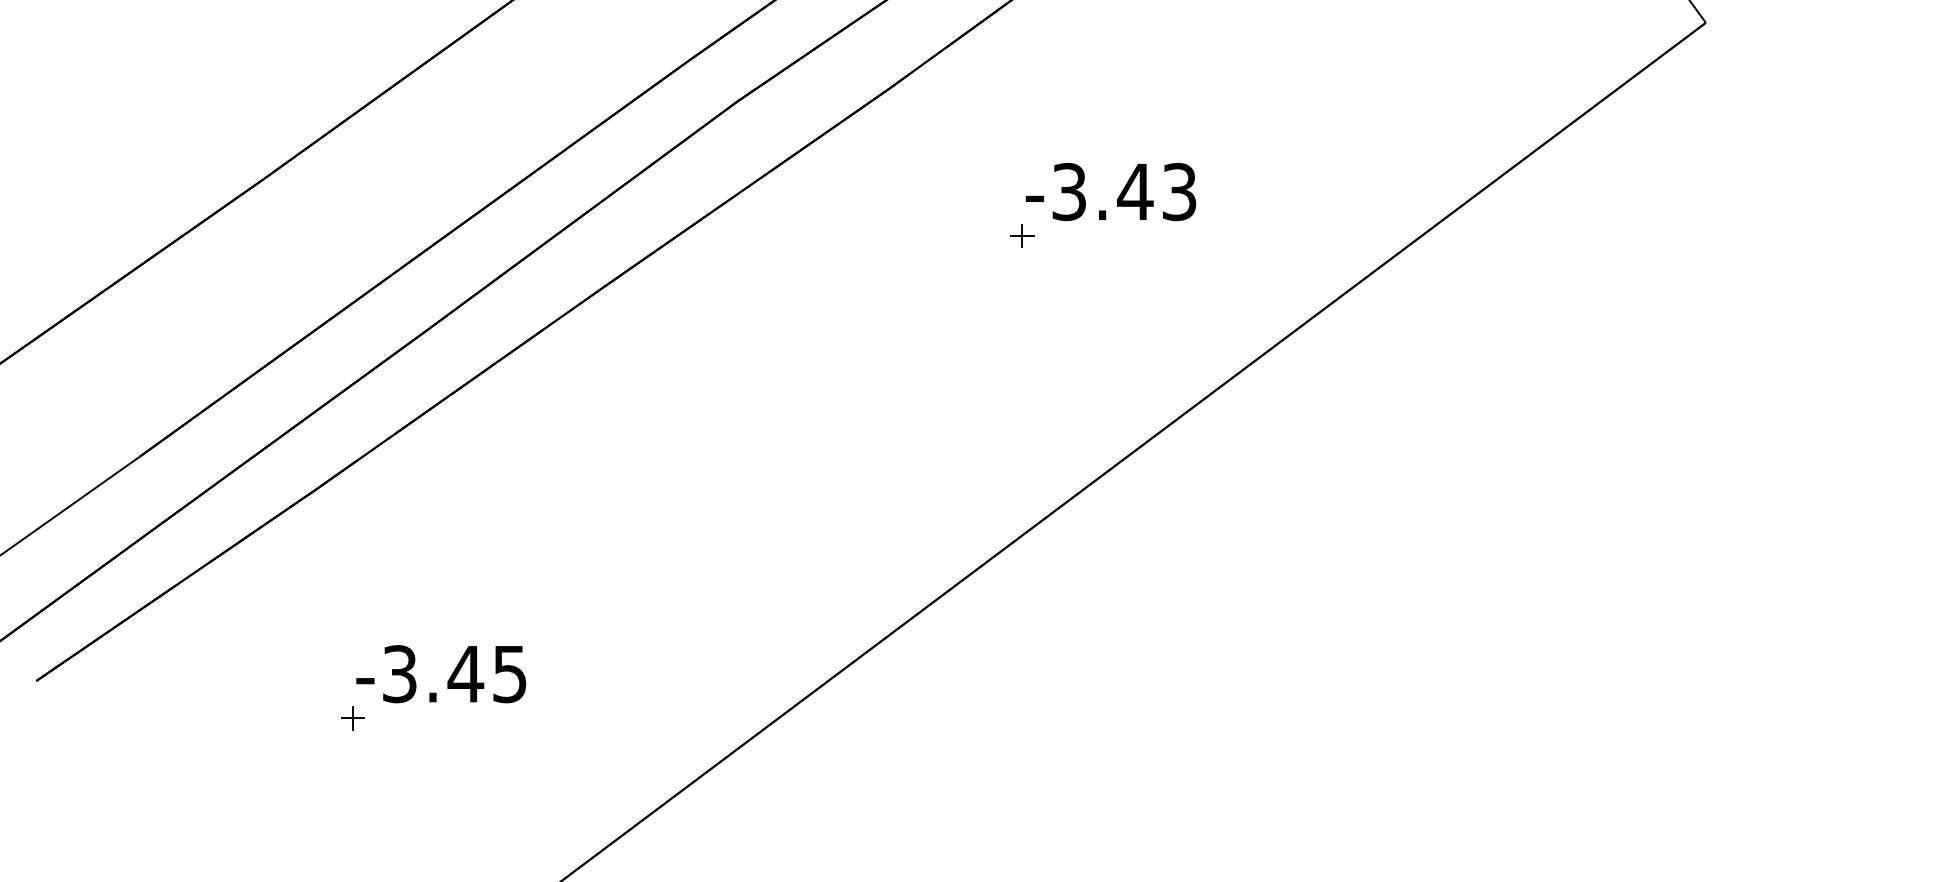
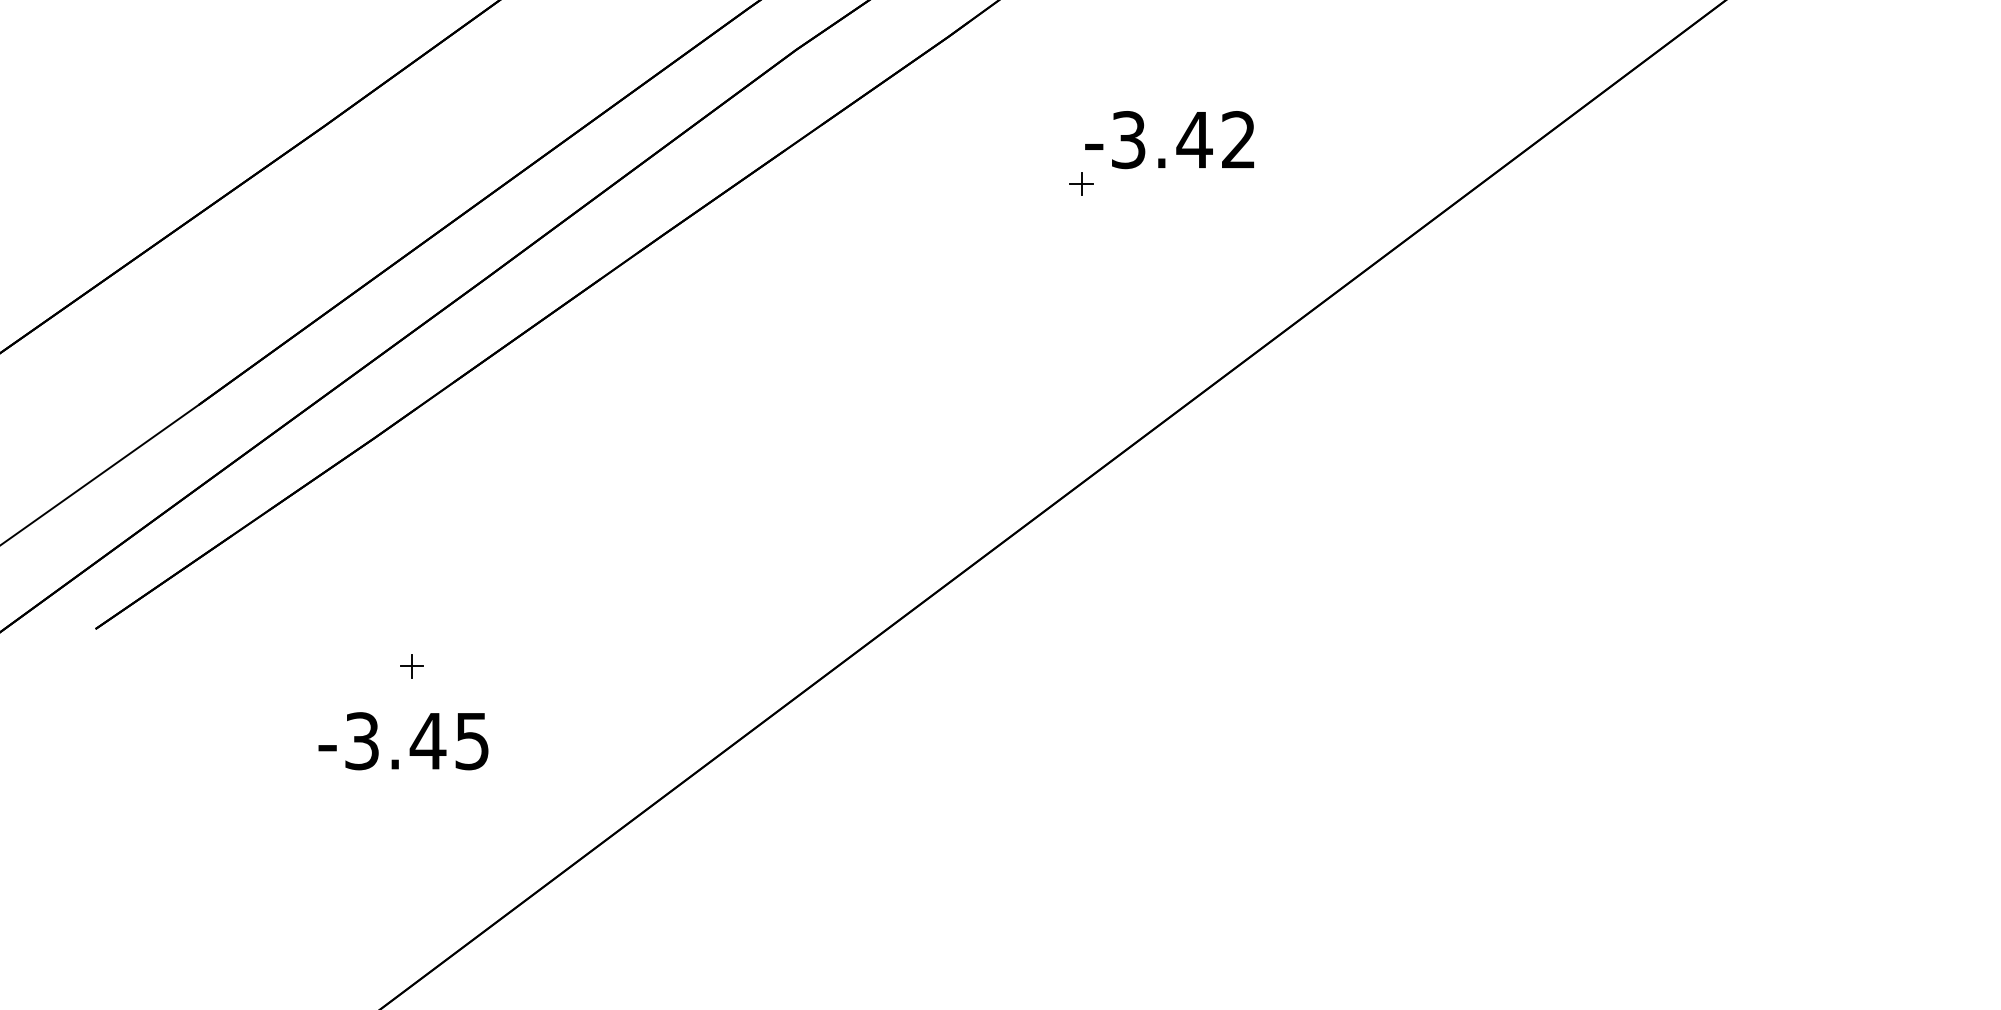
text: (1179, 192) -> (1238, 140), -3.43 -> -3.42
text: (441, 674) -> (403, 741), moved

